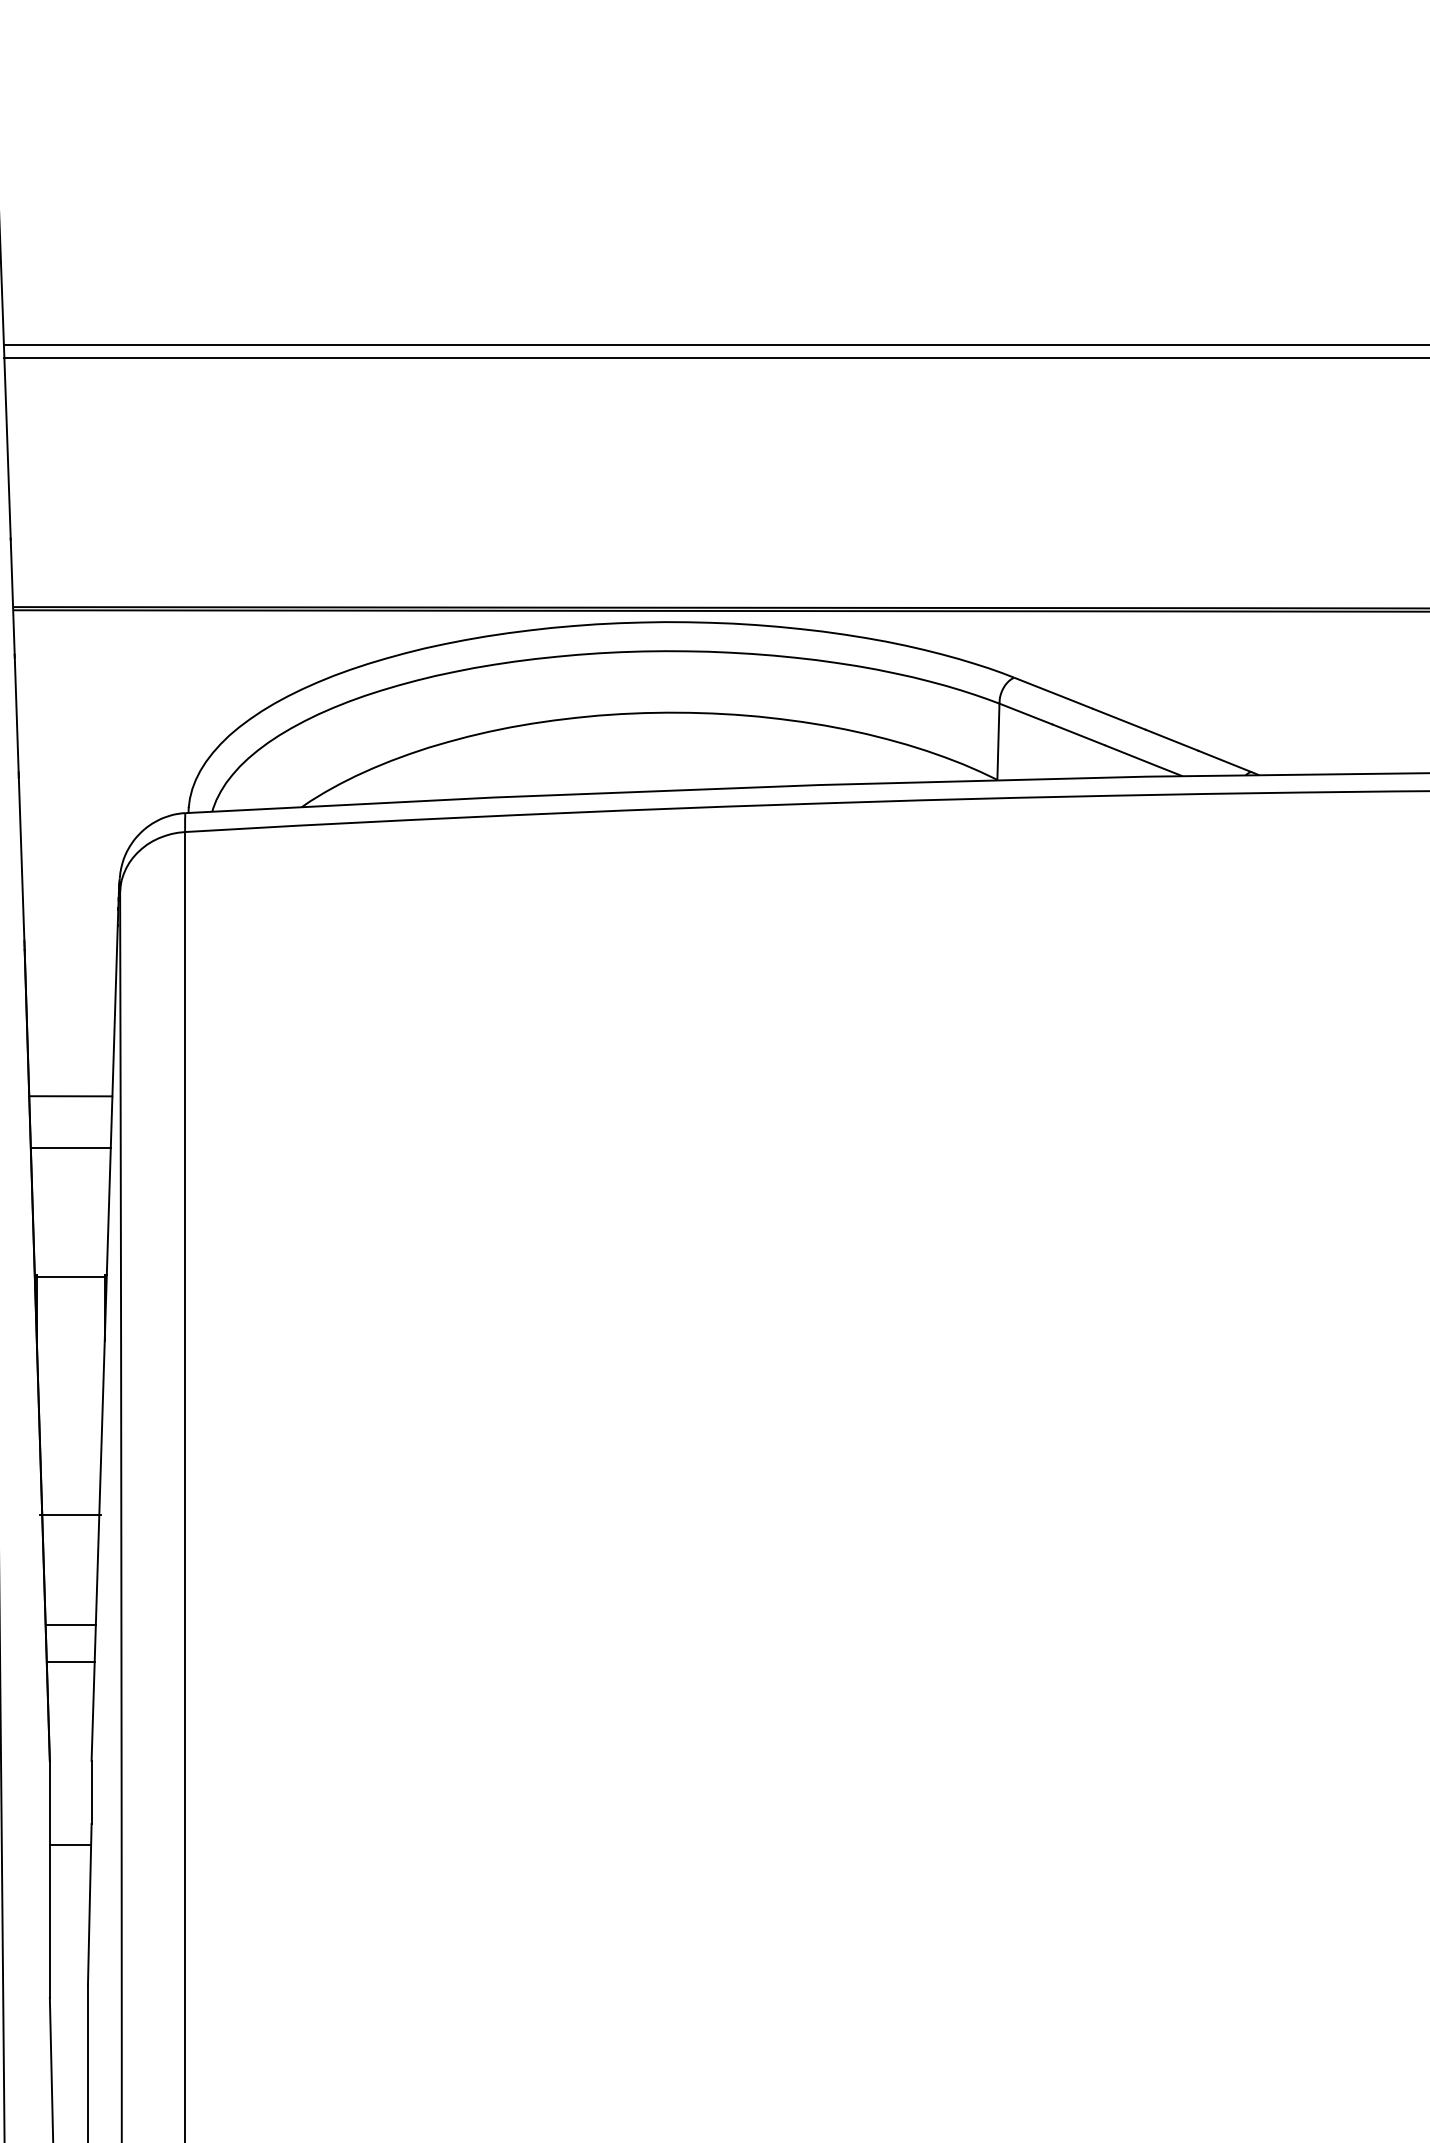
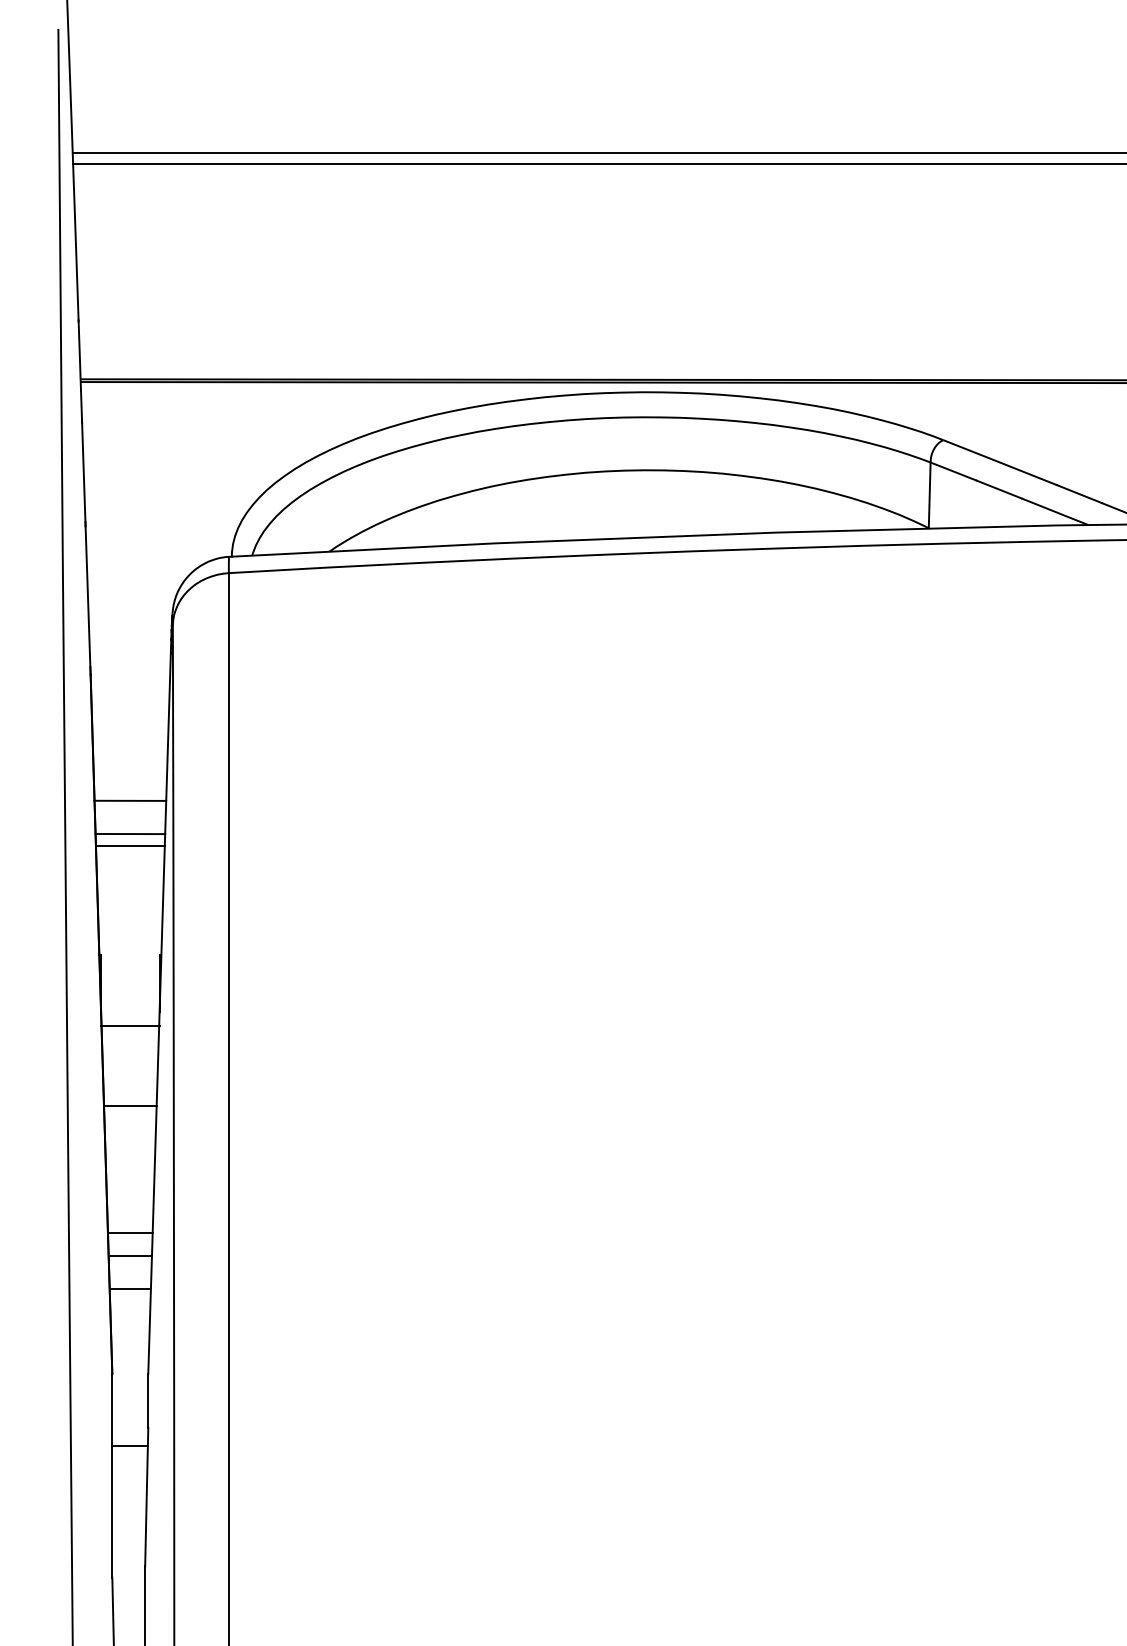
line: (70, 1134) -> (130, 833), added
line: (70, 1277) -> (130, 1025), moved
line: (70, 1514) -> (130, 1106), moved
line: (70, 1598) -> (130, 1233), added

